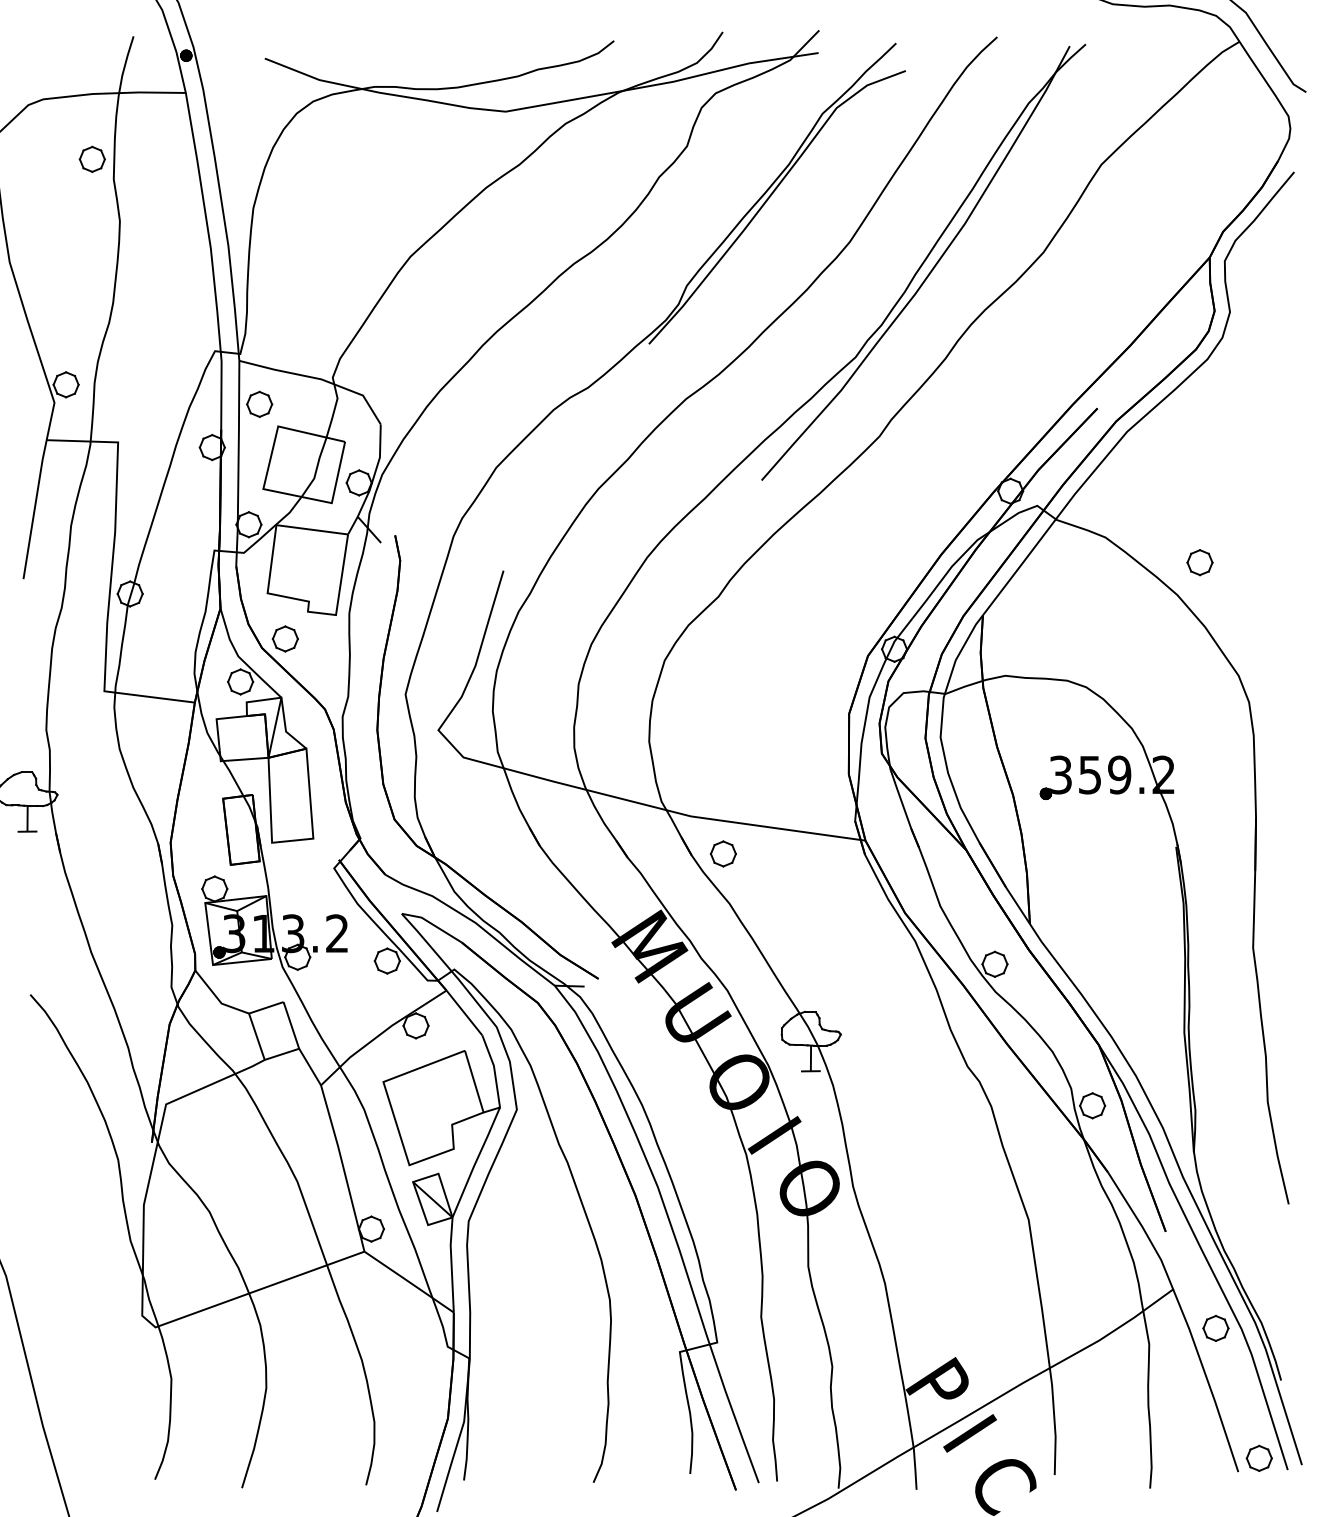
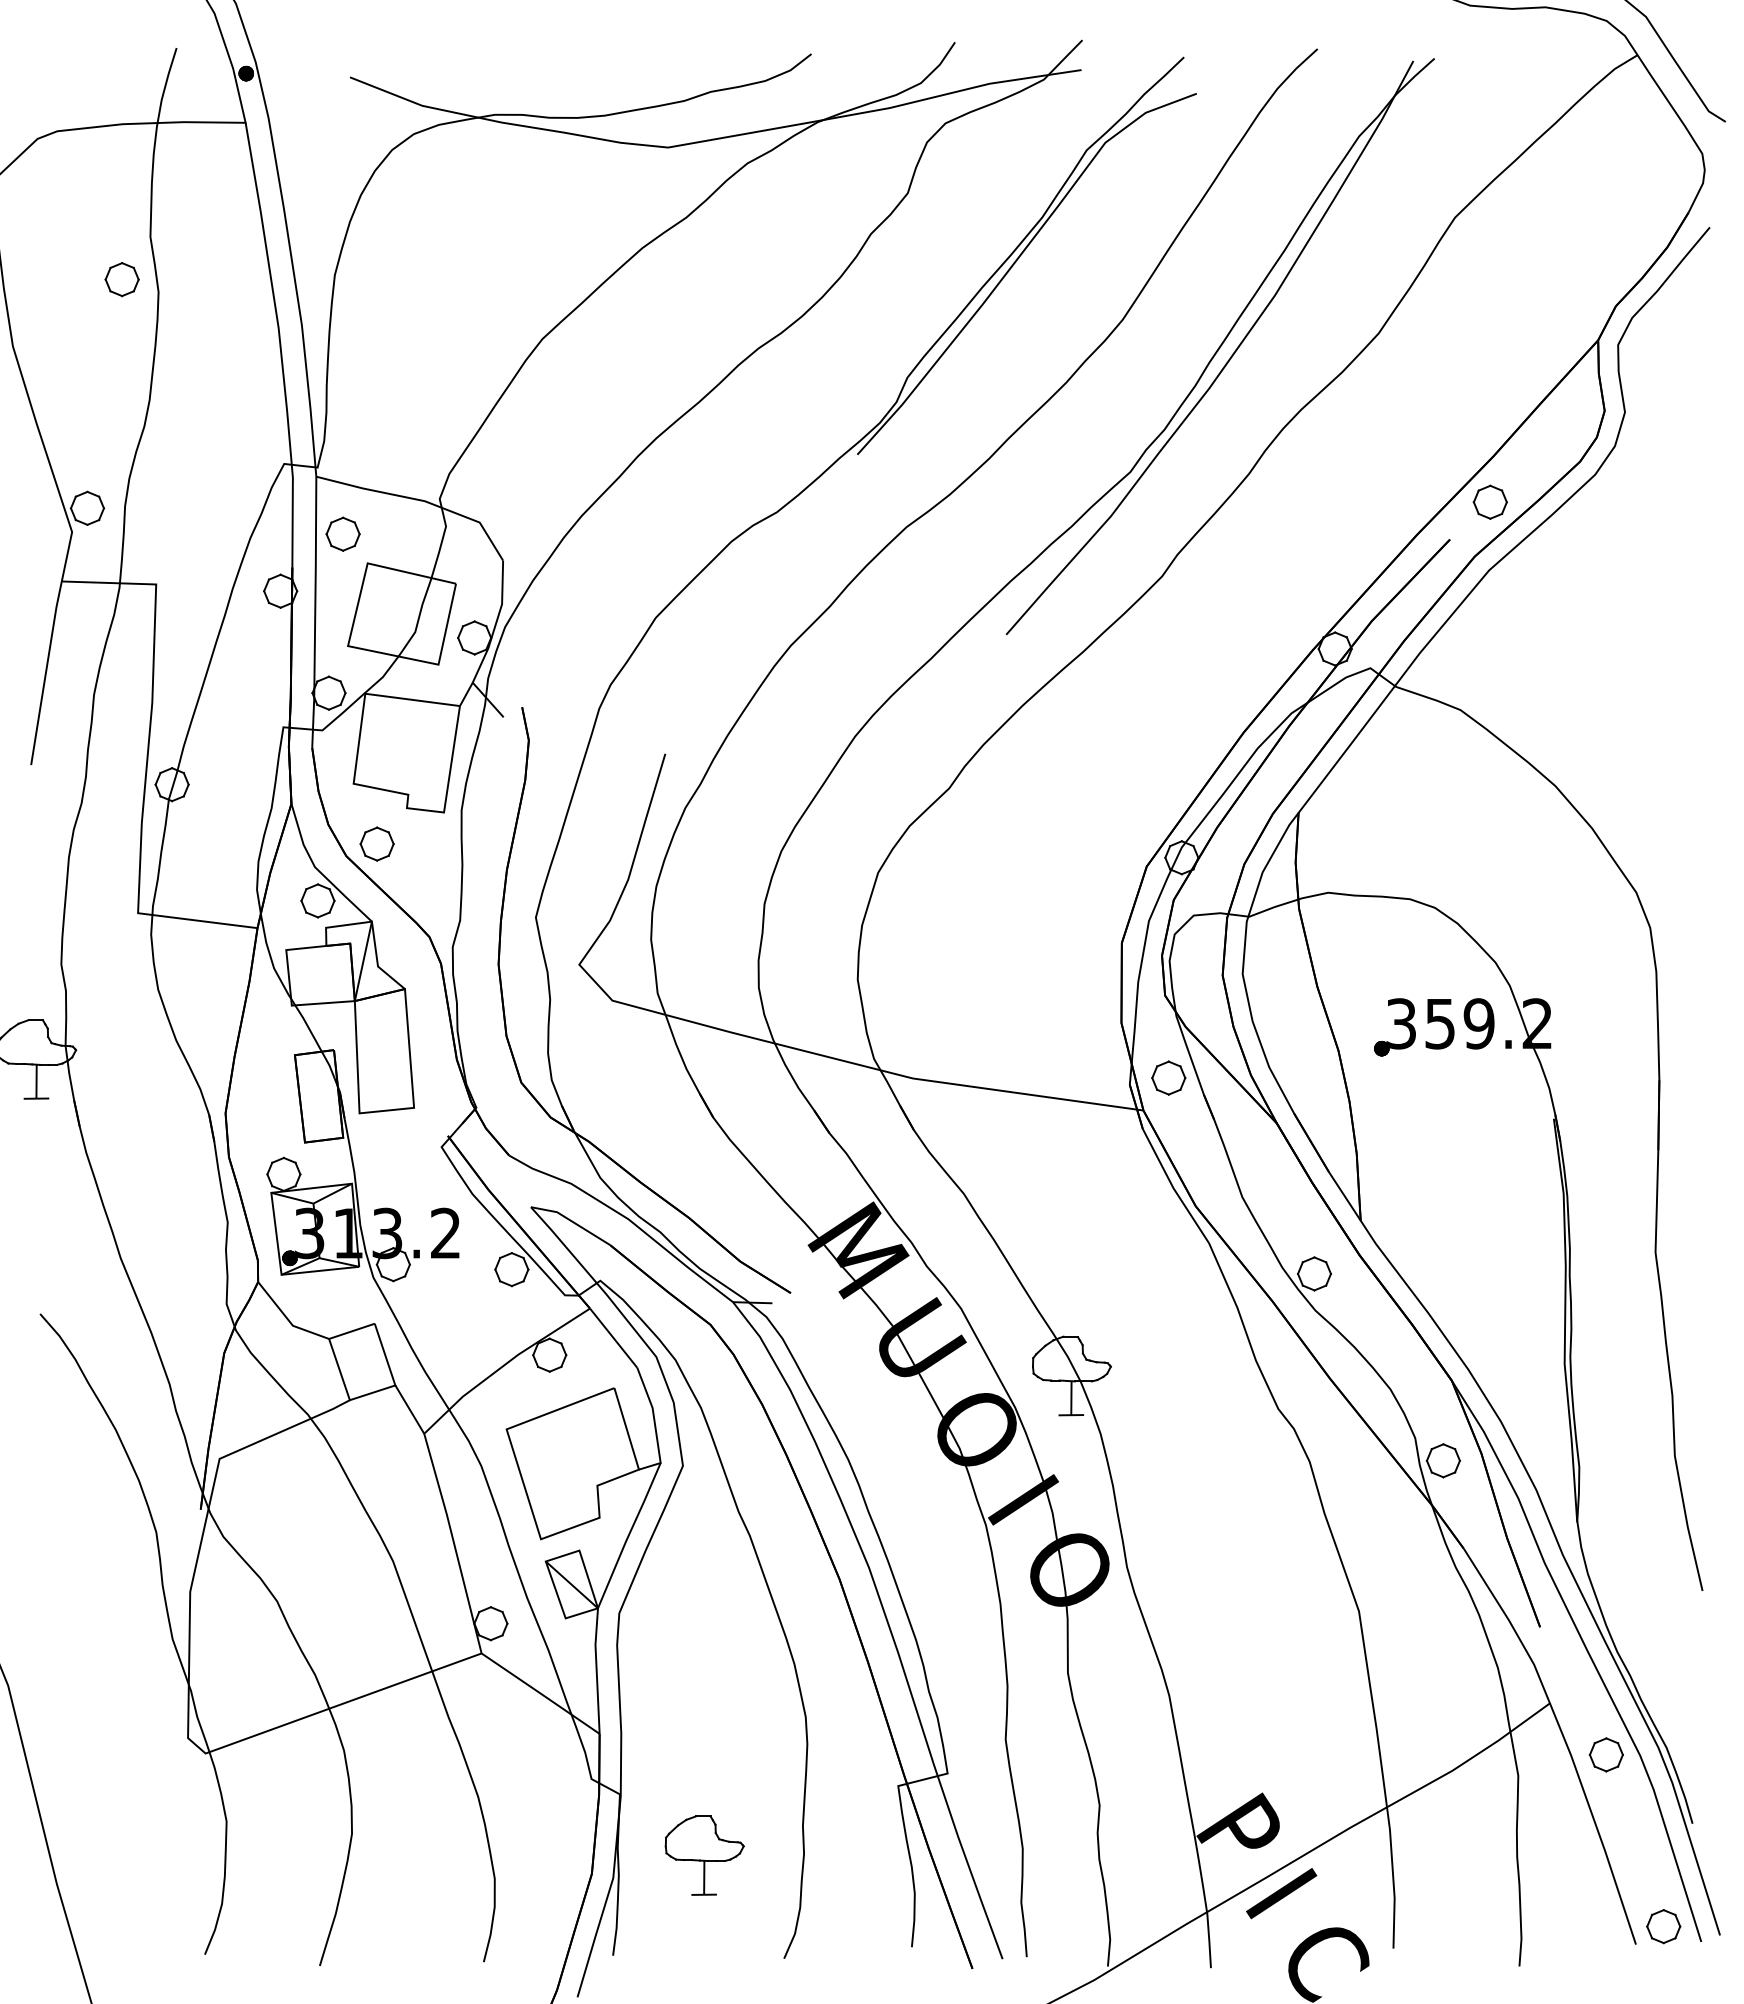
part: (91, 159) -> (121, 279), moved
part: (1199, 562) -> (1489, 501), moved
part: (723, 853) -> (1168, 1077), moved
part: (533, 1404) -> (704, 1855), added

